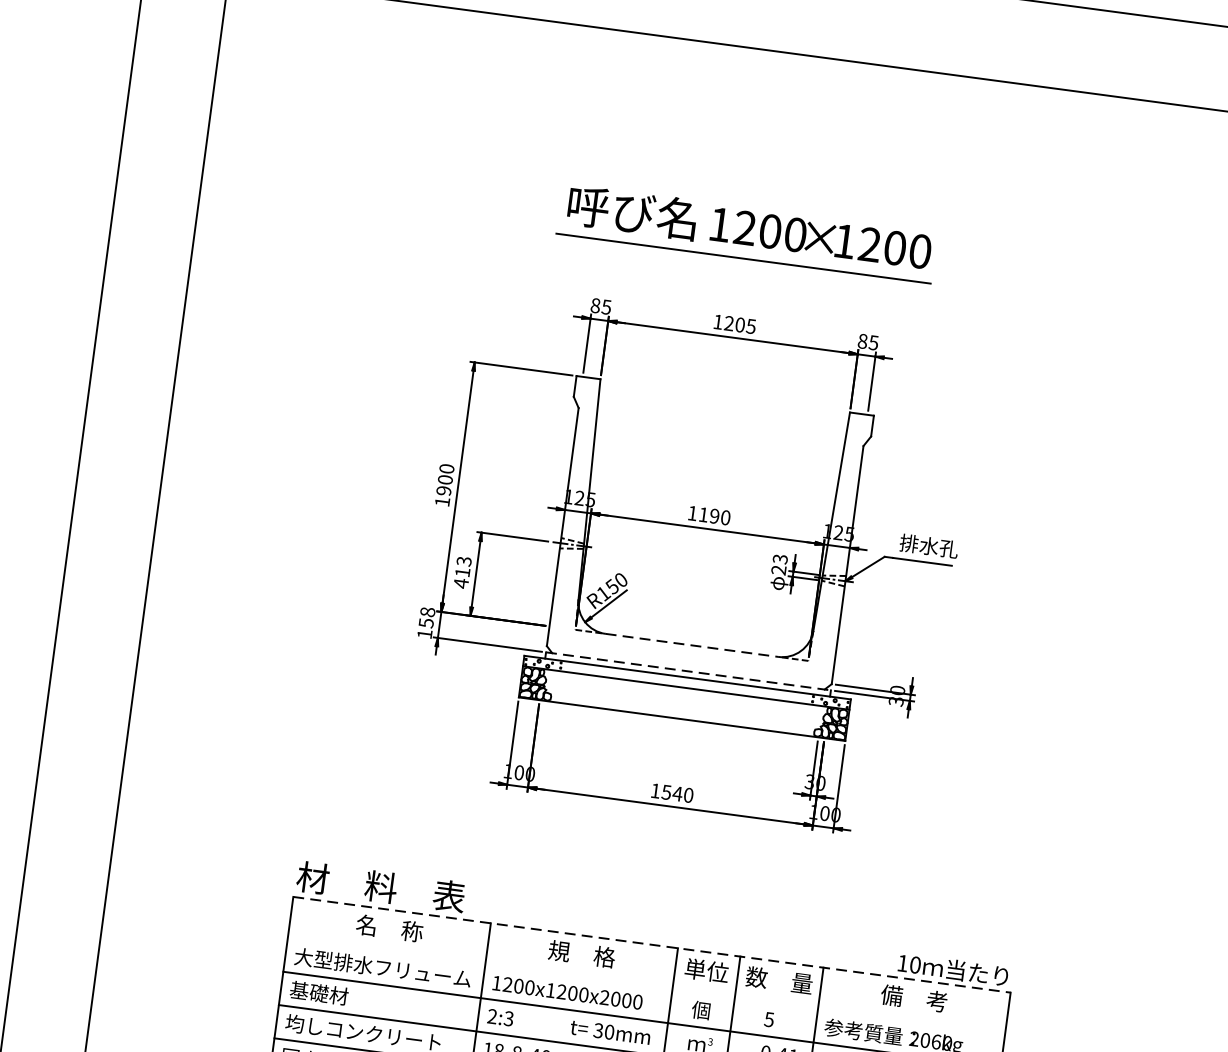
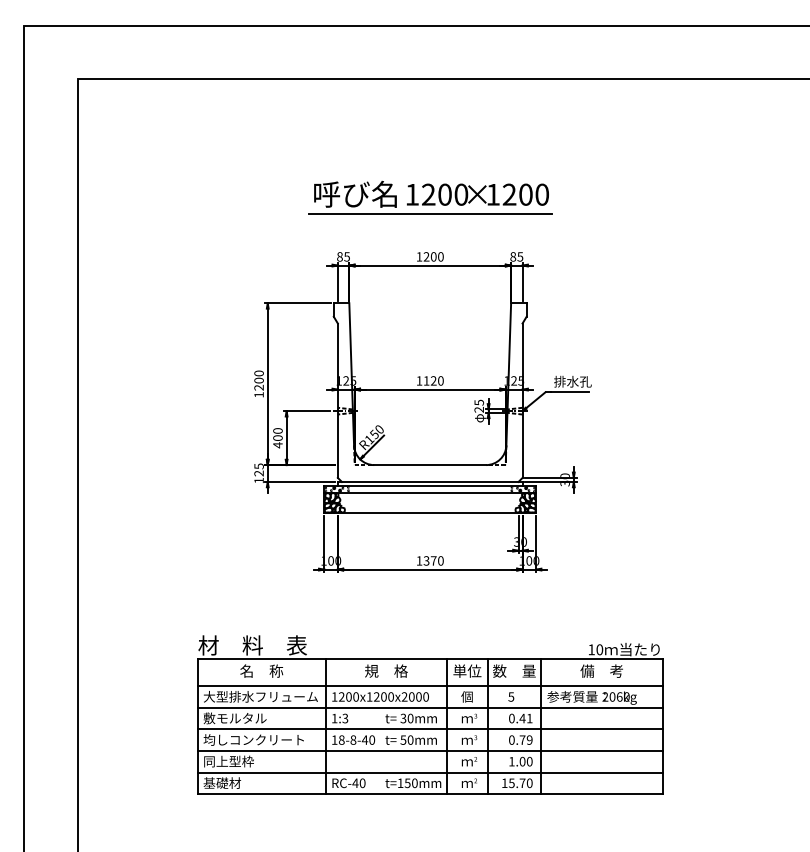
text: (750, 325) -> (440, 256), 1205 -> 1200
text: (444, 490) -> (259, 387), 1900 -> 1200
text: (714, 515) -> (433, 380), 1190 -> 1120
text: (779, 558) -> (478, 402), 23 -> 25
text: (462, 566) -> (277, 434), 413 -> 400
text: (426, 616) -> (258, 469), 158 -> 125
line: (692, 646) -> (430, 465), dashed -> solid
line: (689, 670) -> (430, 481), dashed -> solid
text: (672, 792) -> (430, 560), 1540 -> 1370
line: (652, 945) -> (430, 659), dashed -> solid
line: (645, 986) -> (429, 686), added
text: (337, 995) -> (234, 718), 基礎材 -> 敷モルタル
text: (492, 1014) -> (334, 717), 2:3 -> 1:3

